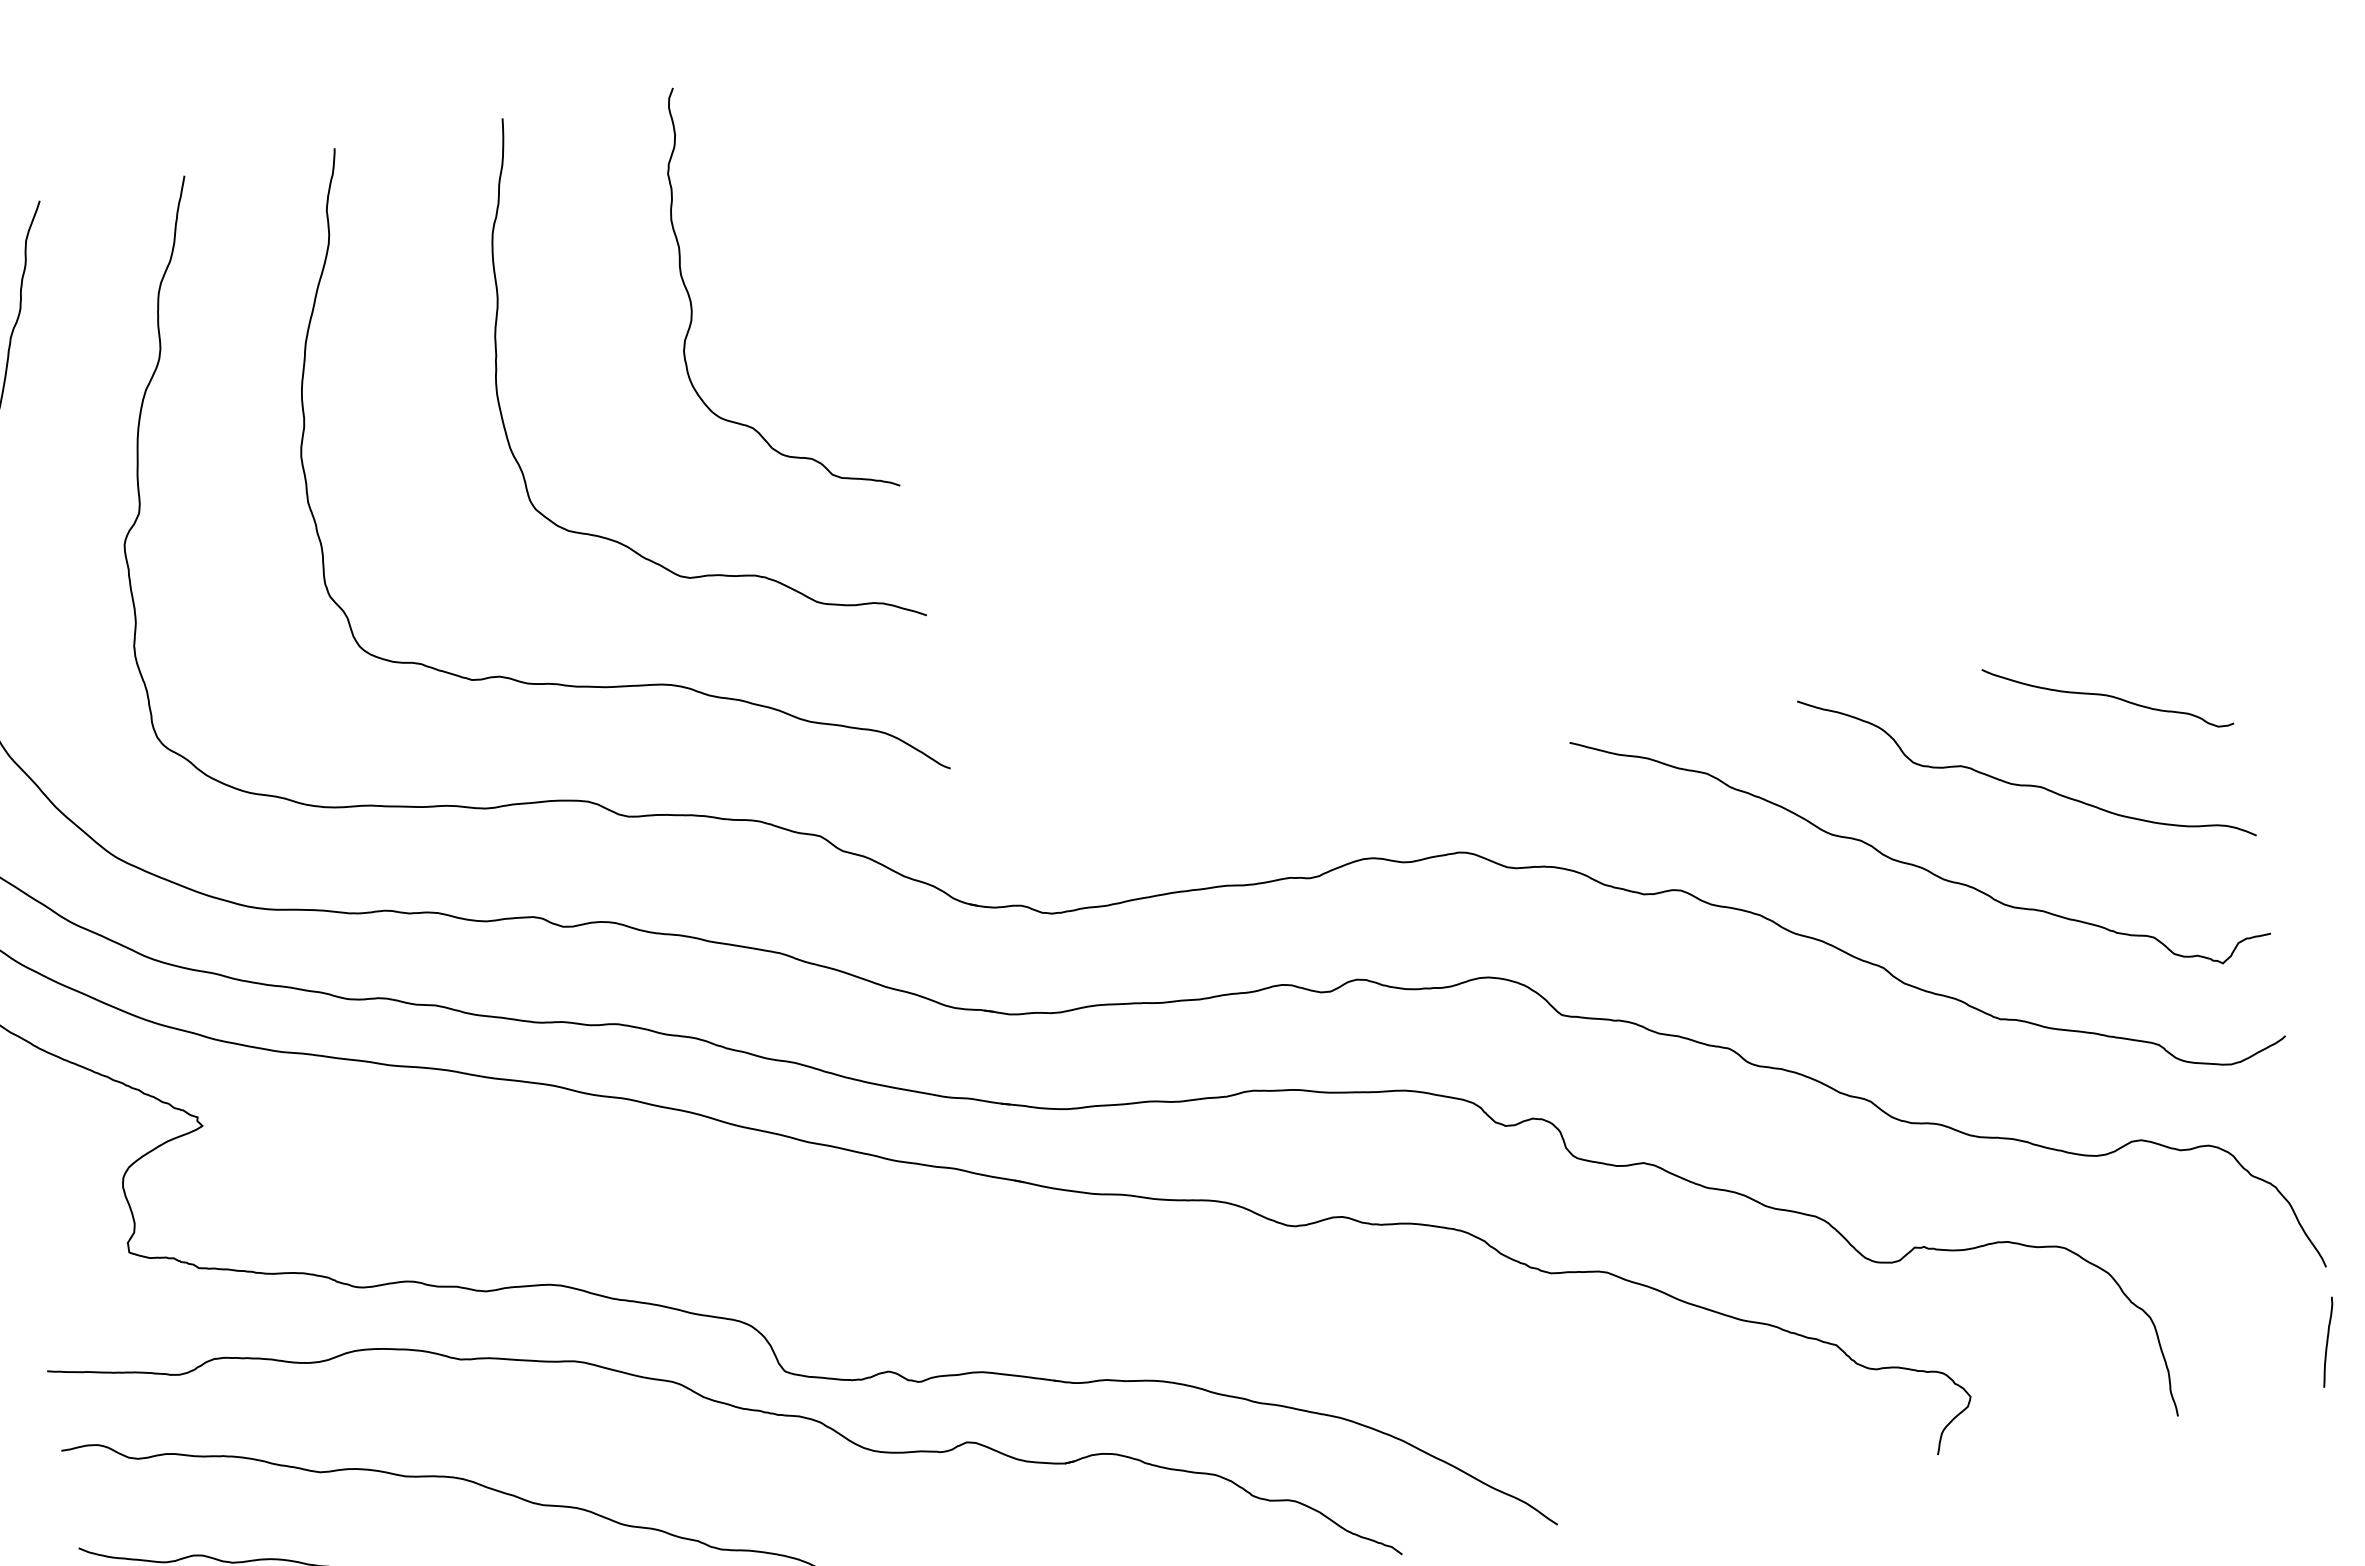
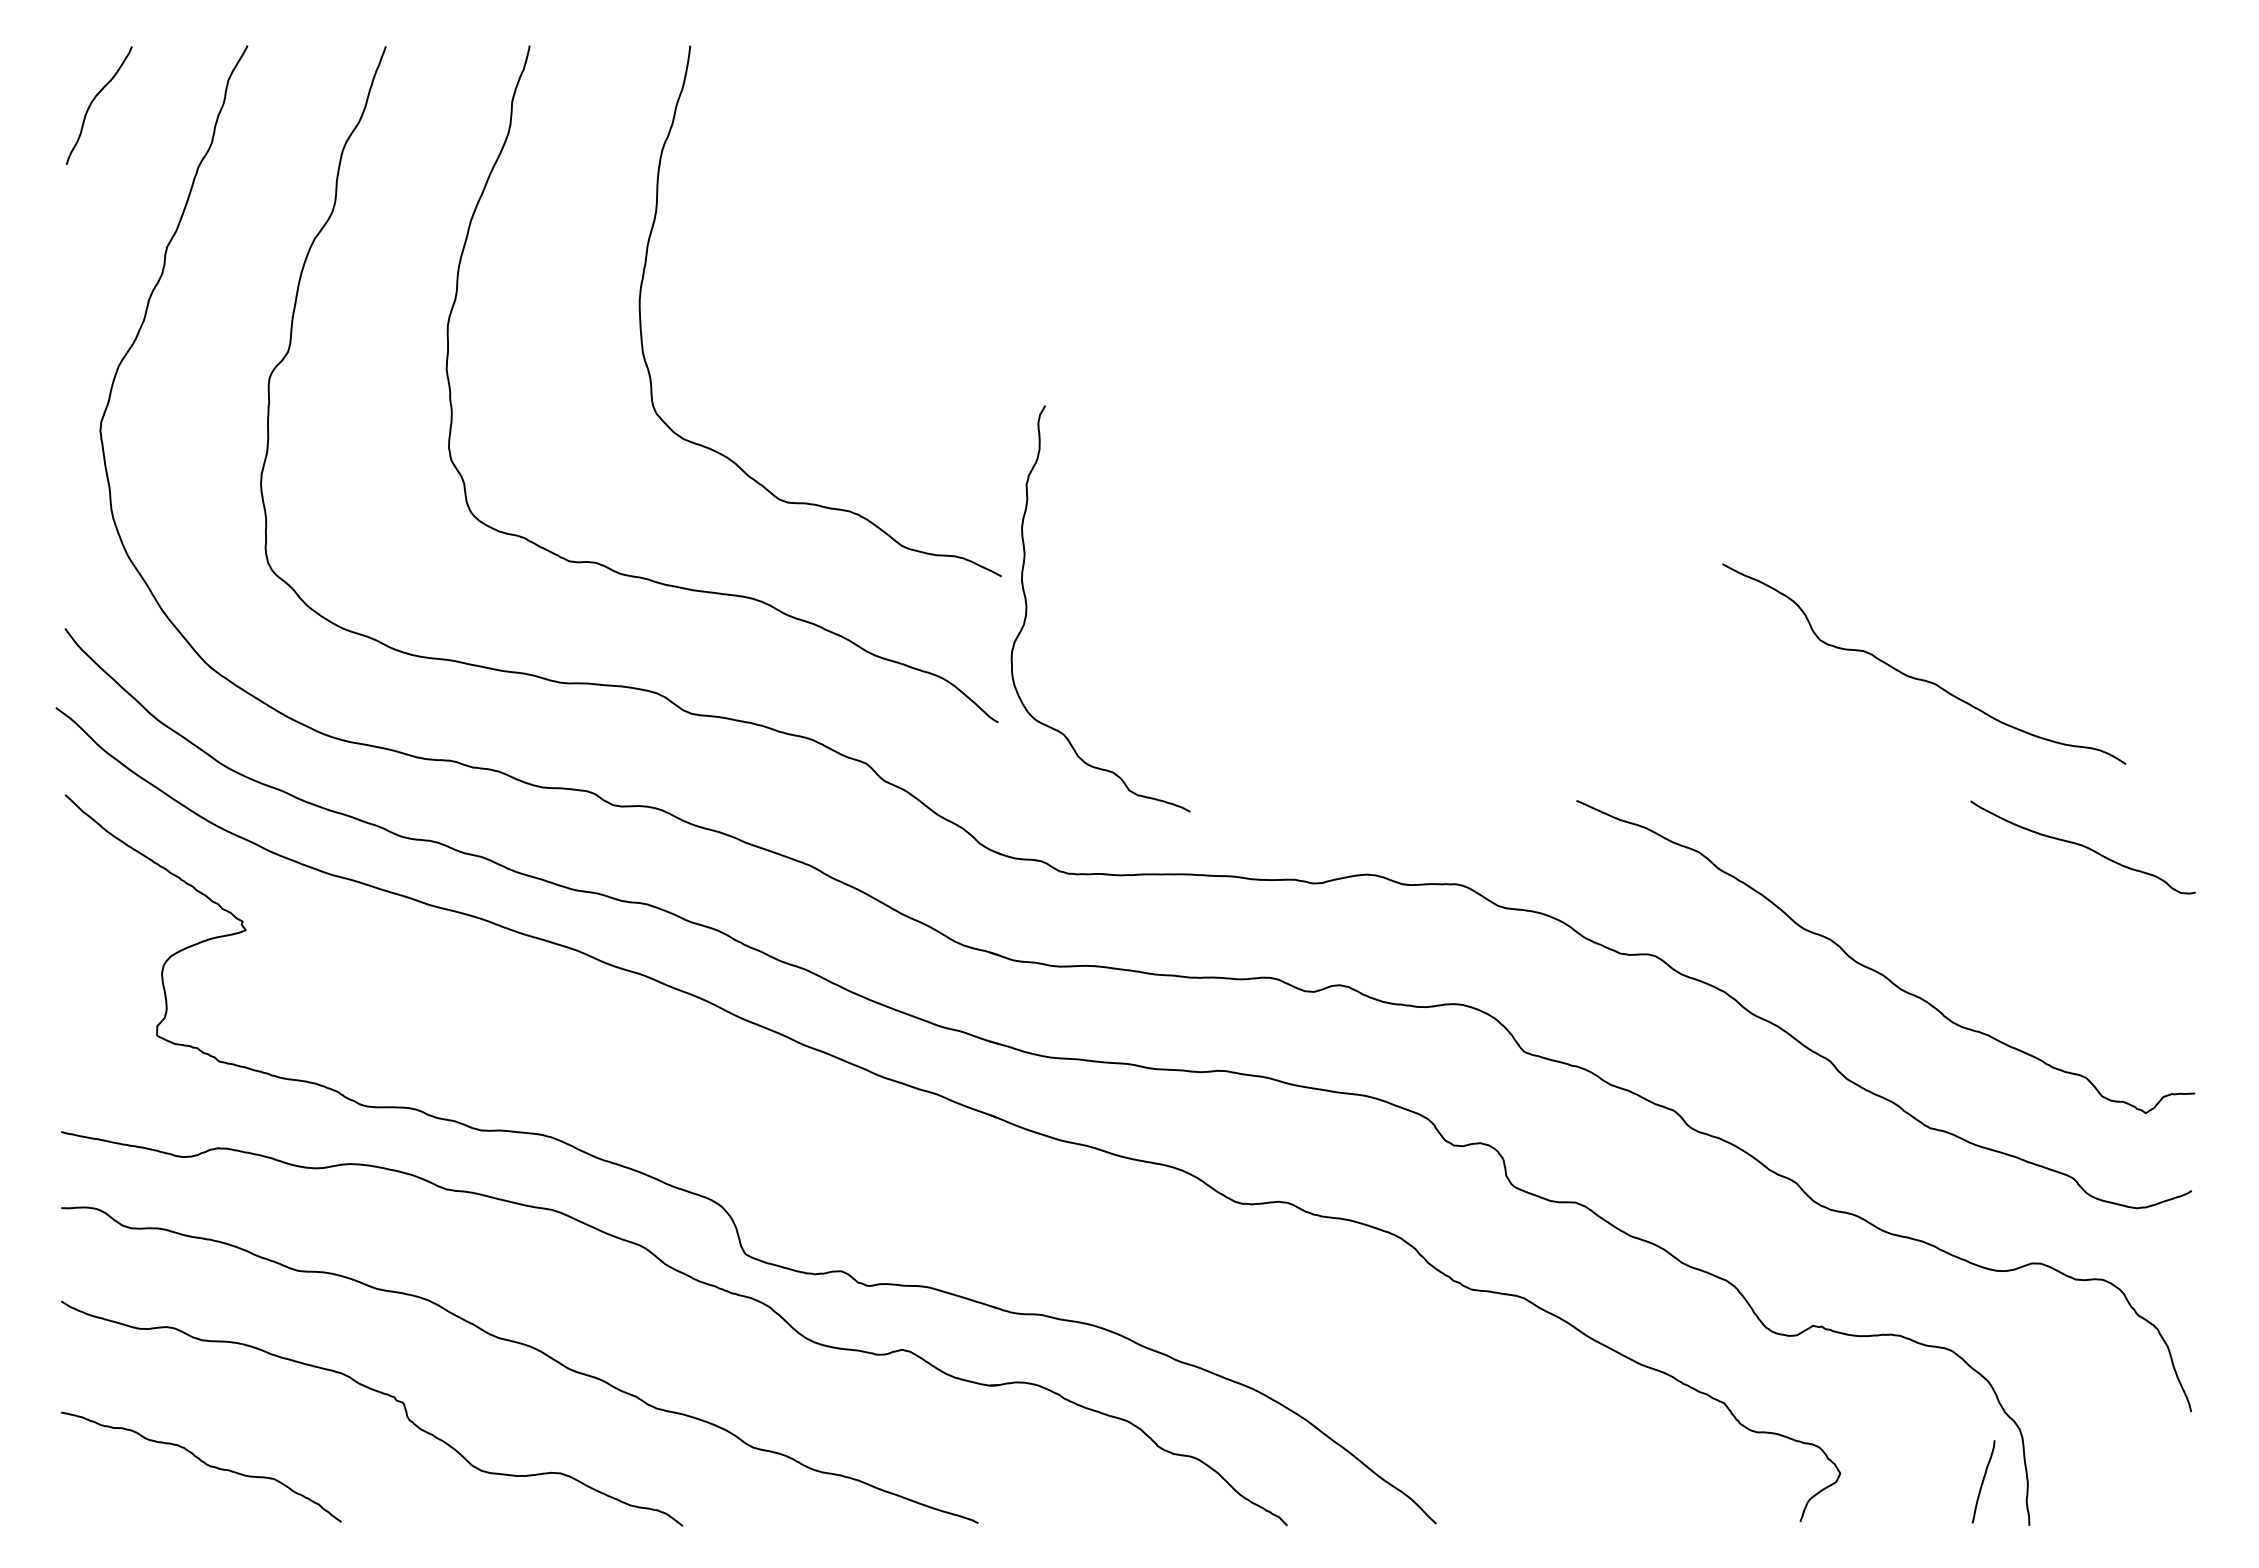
curve: (692, 303) -> (1027, 608), moved
curve: (2025, 784) -> (1920, 678), moved
curve: (2327, 1341) -> (1983, 1481), moved

